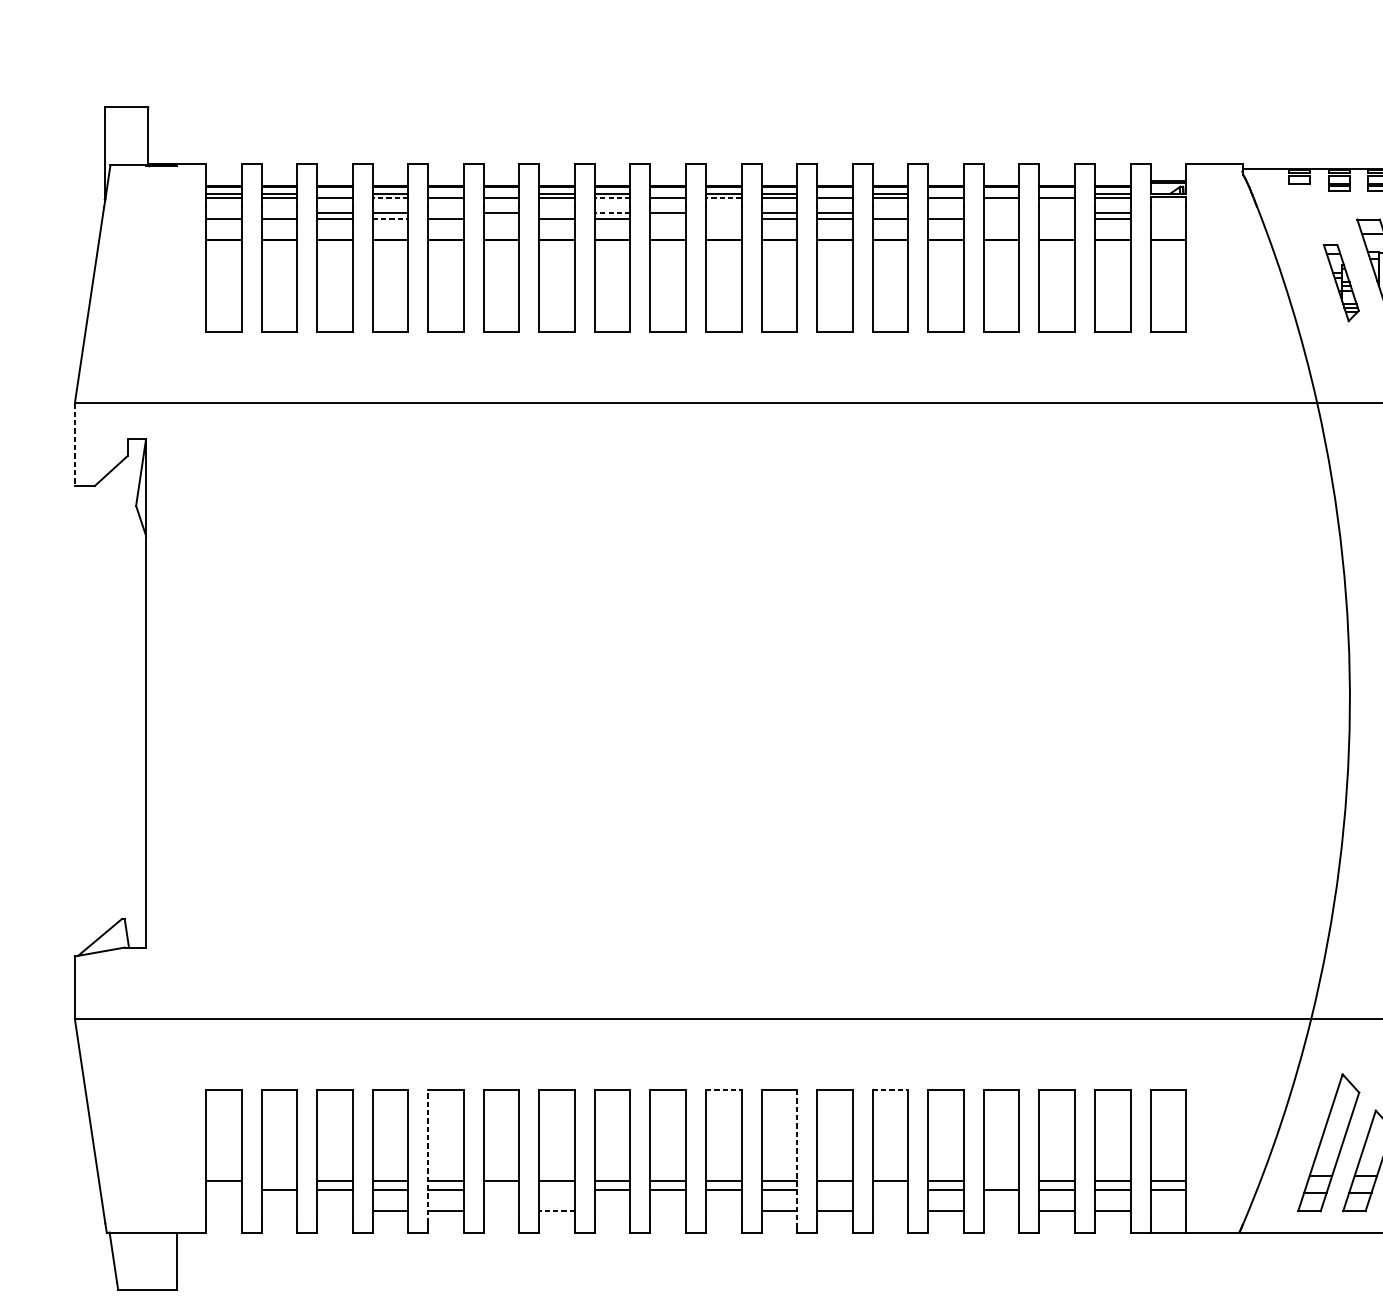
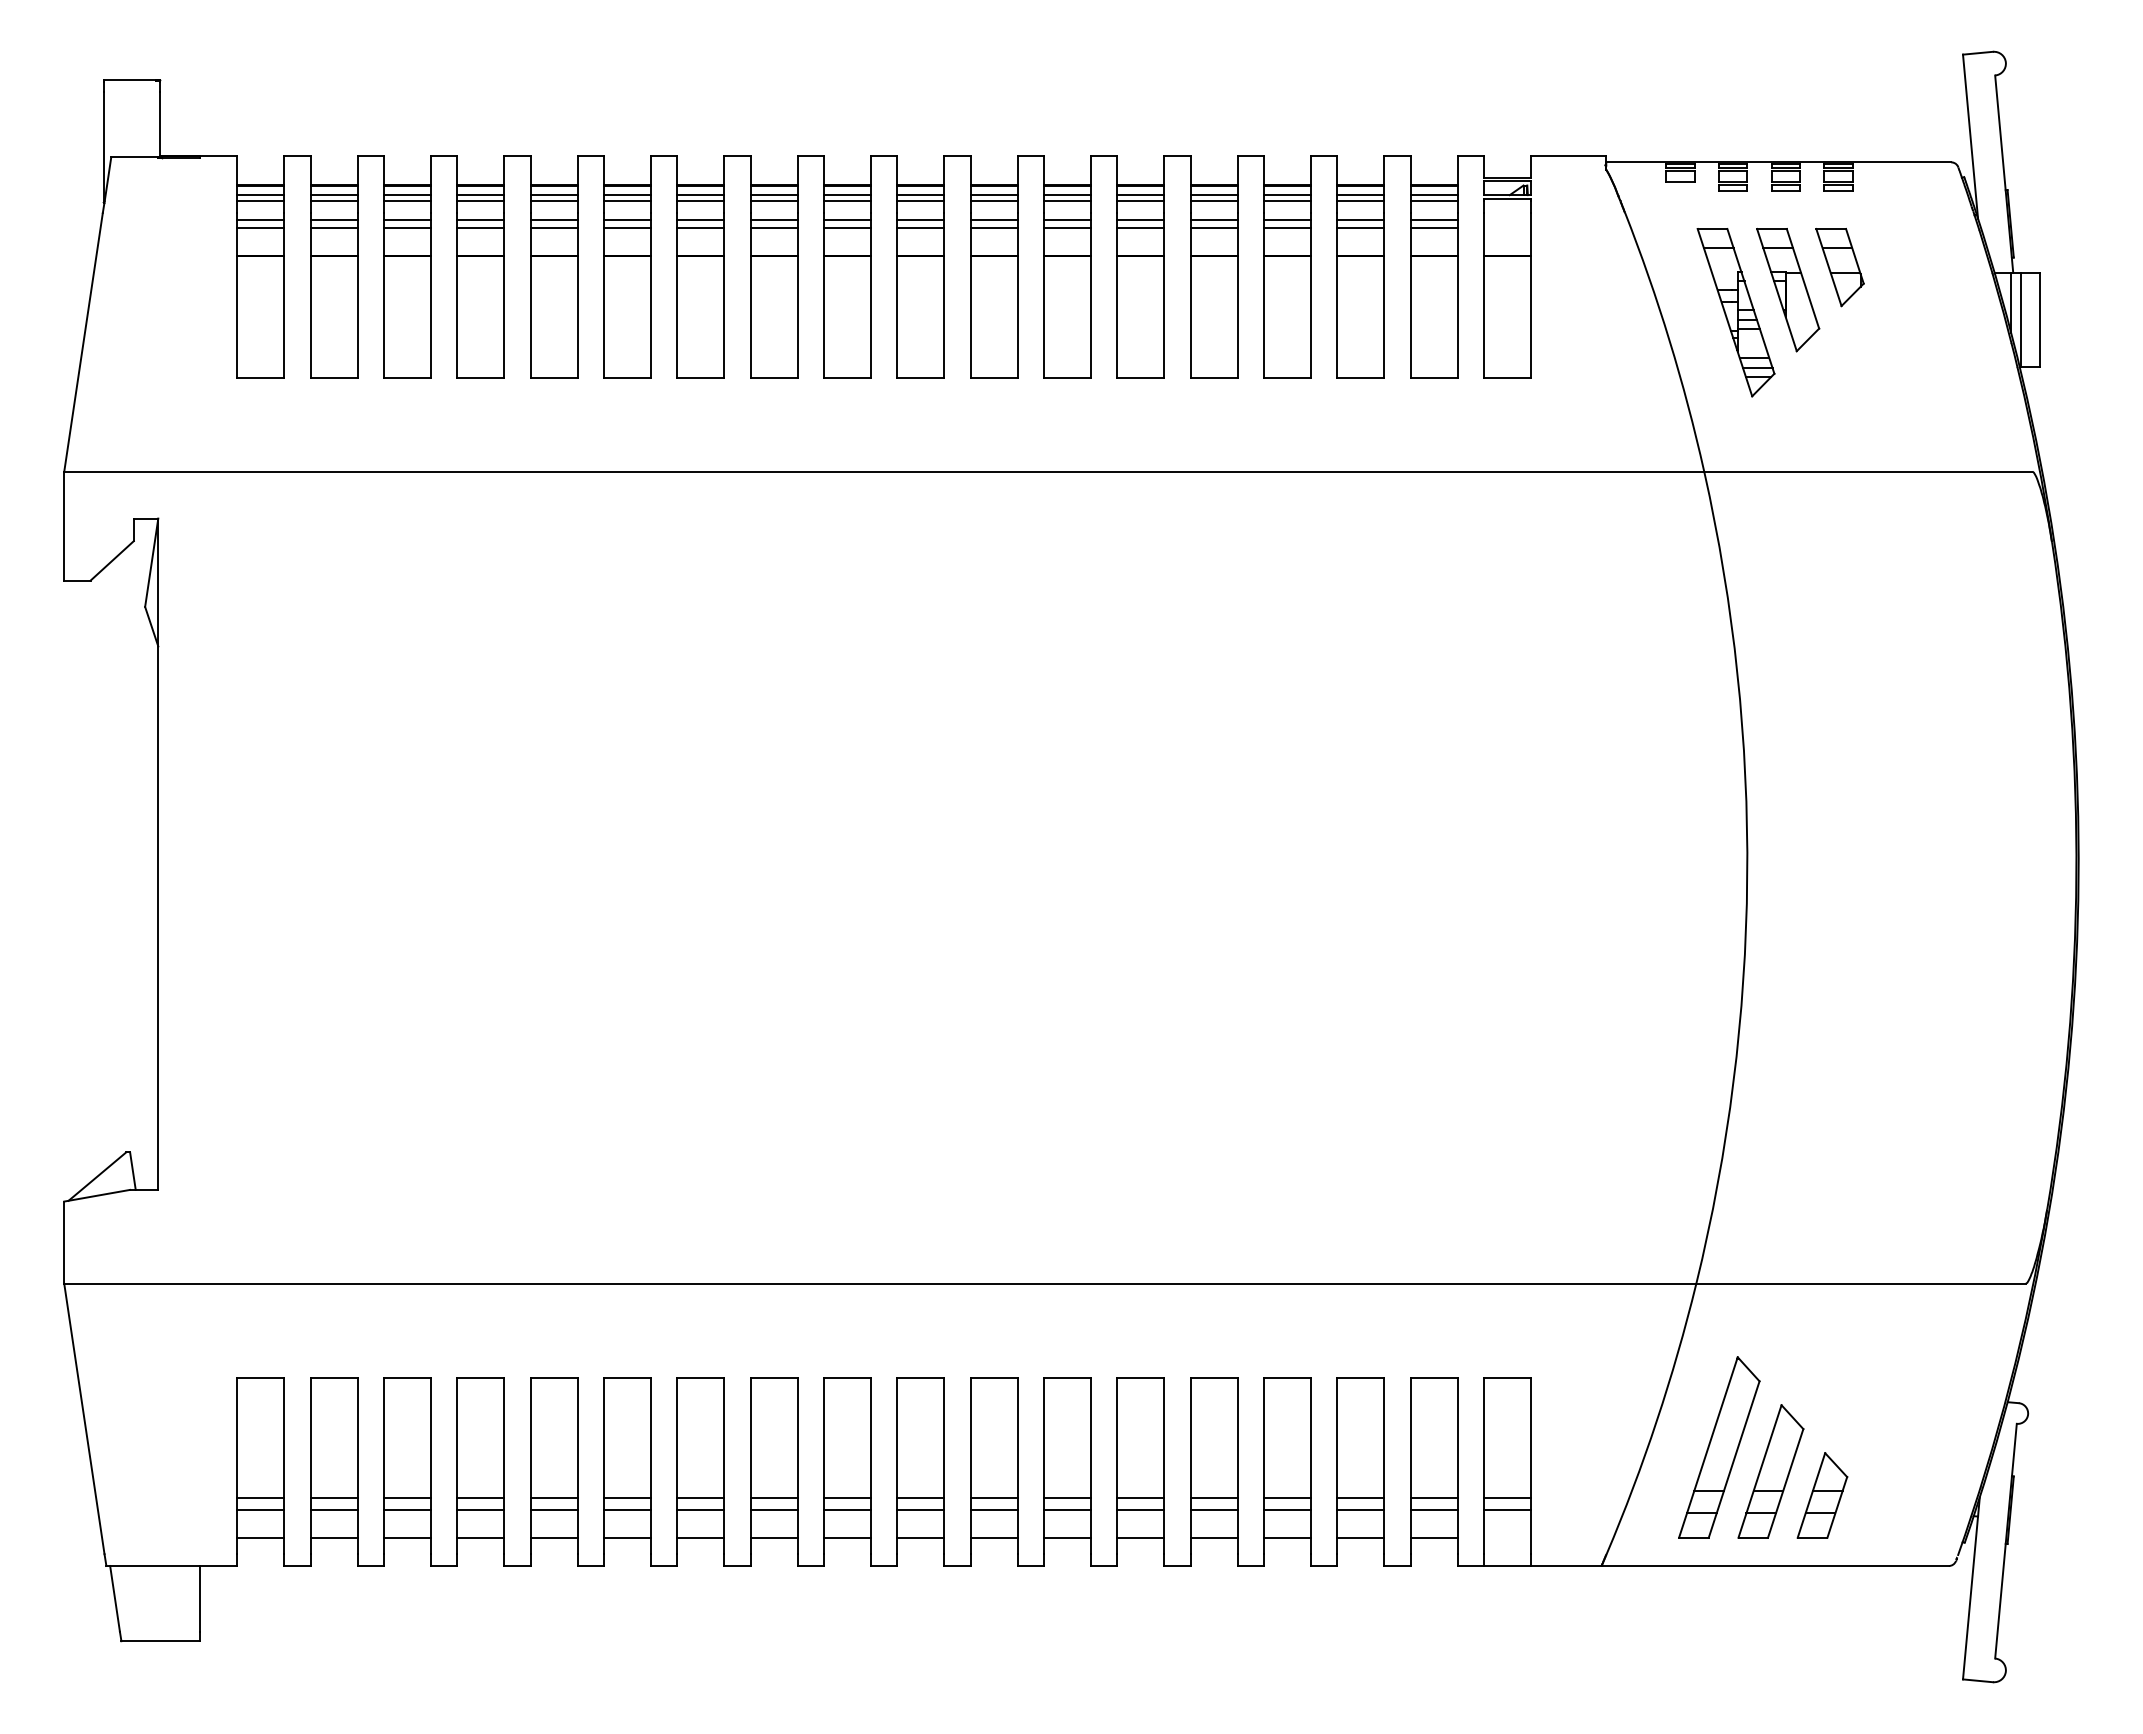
line: (334, 194) -> (406, 195), added
line: (445, 194) -> (553, 195), added
line: (501, 194) -> (627, 195), added
line: (668, 194) -> (847, 195), added
line: (834, 194) -> (1067, 195), added
line: (945, 194) -> (1213, 195), added
line: (1001, 194) -> (1287, 195), added
line: (1056, 194) -> (1360, 195), added
line: (390, 198) -> (480, 200), dashed -> solid
line: (612, 198) -> (774, 200), dashed -> solid
line: (723, 198) -> (920, 200), dashed -> solid
line: (223, 212) -> (260, 219), added
line: (278, 212) -> (333, 219), added
line: (445, 212) -> (553, 219), added
line: (556, 212) -> (700, 219), added
line: (612, 212) -> (774, 219), dashed -> solid
line: (723, 212) -> (920, 219), added
line: (890, 212) -> (1140, 219), added
line: (945, 212) -> (1213, 219), added
line: (1001, 212) -> (1287, 219), added
line: (1056, 212) -> (1360, 219), added
line: (390, 218) -> (480, 227), dashed -> solid
line: (501, 218) -> (627, 227), added
line: (668, 218) -> (847, 227), added
line: (723, 218) -> (920, 227), added
line: (1001, 218) -> (1287, 227), added
line: (1056, 218) -> (1360, 227), added
part: (1340, 282) -> (1735, 312), size x1.67
line: (75, 445) -> (64, 526), dashed -> solid
line: (723, 1089) -> (920, 1377), dashed -> solid
line: (890, 1089) -> (1140, 1377), dashed -> solid
line: (428, 1156) -> (530, 1465), dashed -> solid
line: (797, 1157) -> (1017, 1466), dashed -> solid
line: (278, 1181) -> (333, 1498), added
line: (1001, 1181) -> (1287, 1498), added
line: (223, 1189) -> (260, 1509), added
line: (501, 1189) -> (627, 1509), added
line: (556, 1189) -> (700, 1509), added
line: (834, 1189) -> (1067, 1509), added
line: (890, 1189) -> (1140, 1509), added
line: (223, 1210) -> (260, 1537), added
line: (278, 1210) -> (333, 1537), added
line: (334, 1210) -> (406, 1537), added
line: (501, 1210) -> (627, 1537), added
line: (556, 1210) -> (700, 1537), dashed -> solid
line: (612, 1210) -> (773, 1537), added
line: (668, 1210) -> (847, 1537), added
line: (723, 1210) -> (920, 1537), added
line: (890, 1210) -> (1140, 1537), added
line: (1001, 1210) -> (1287, 1537), added

